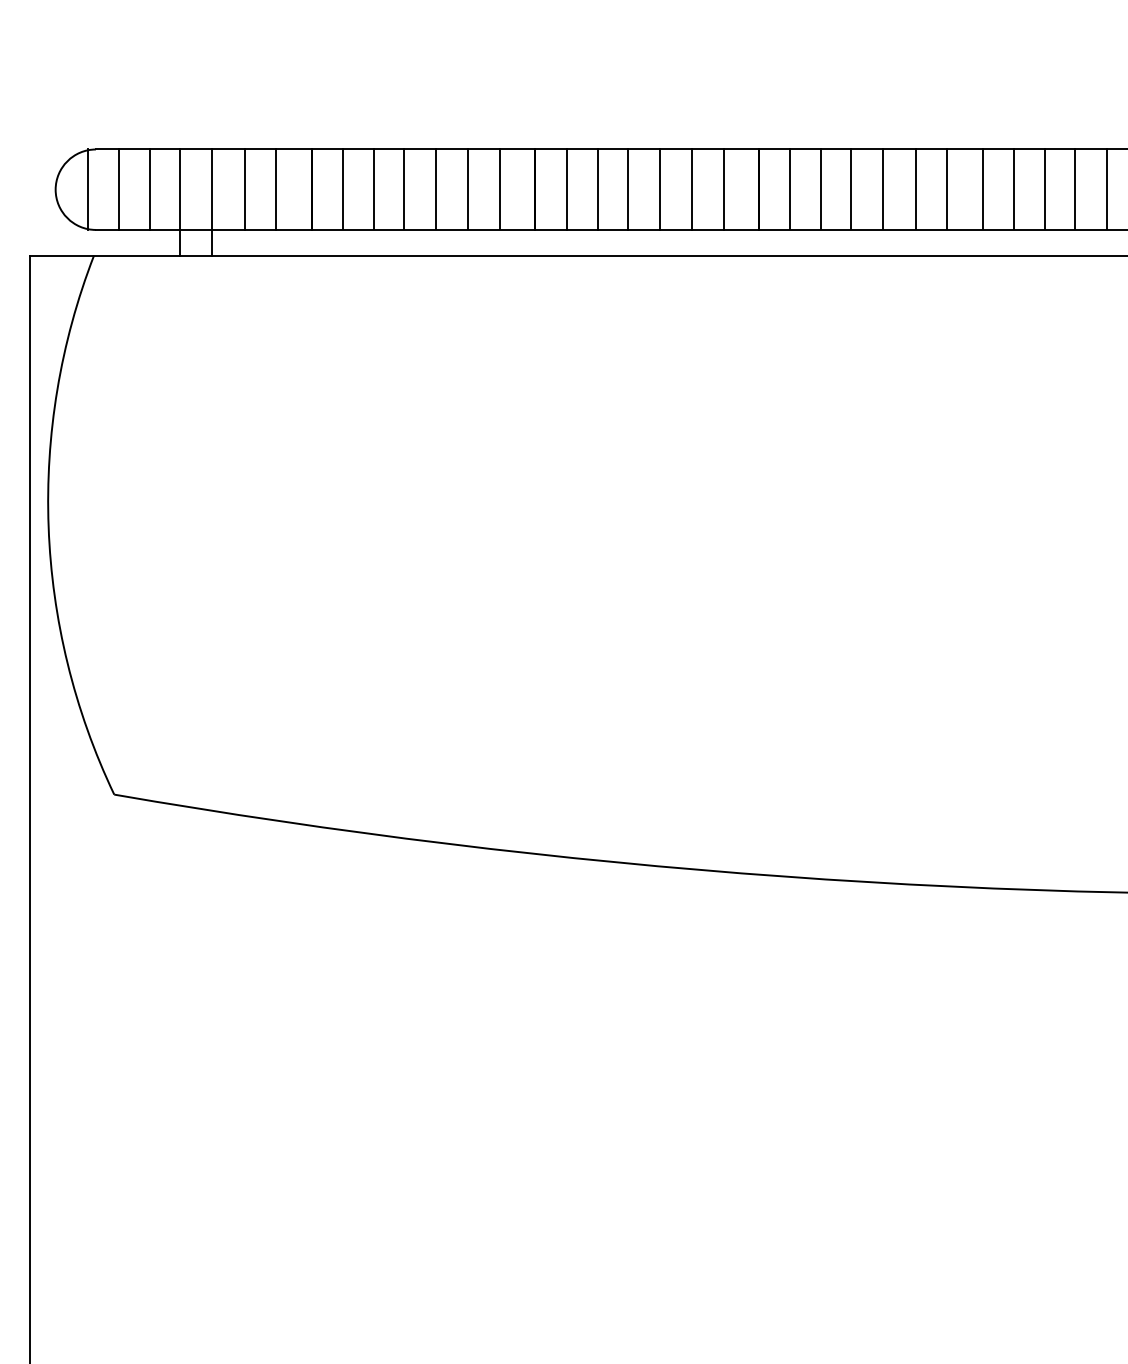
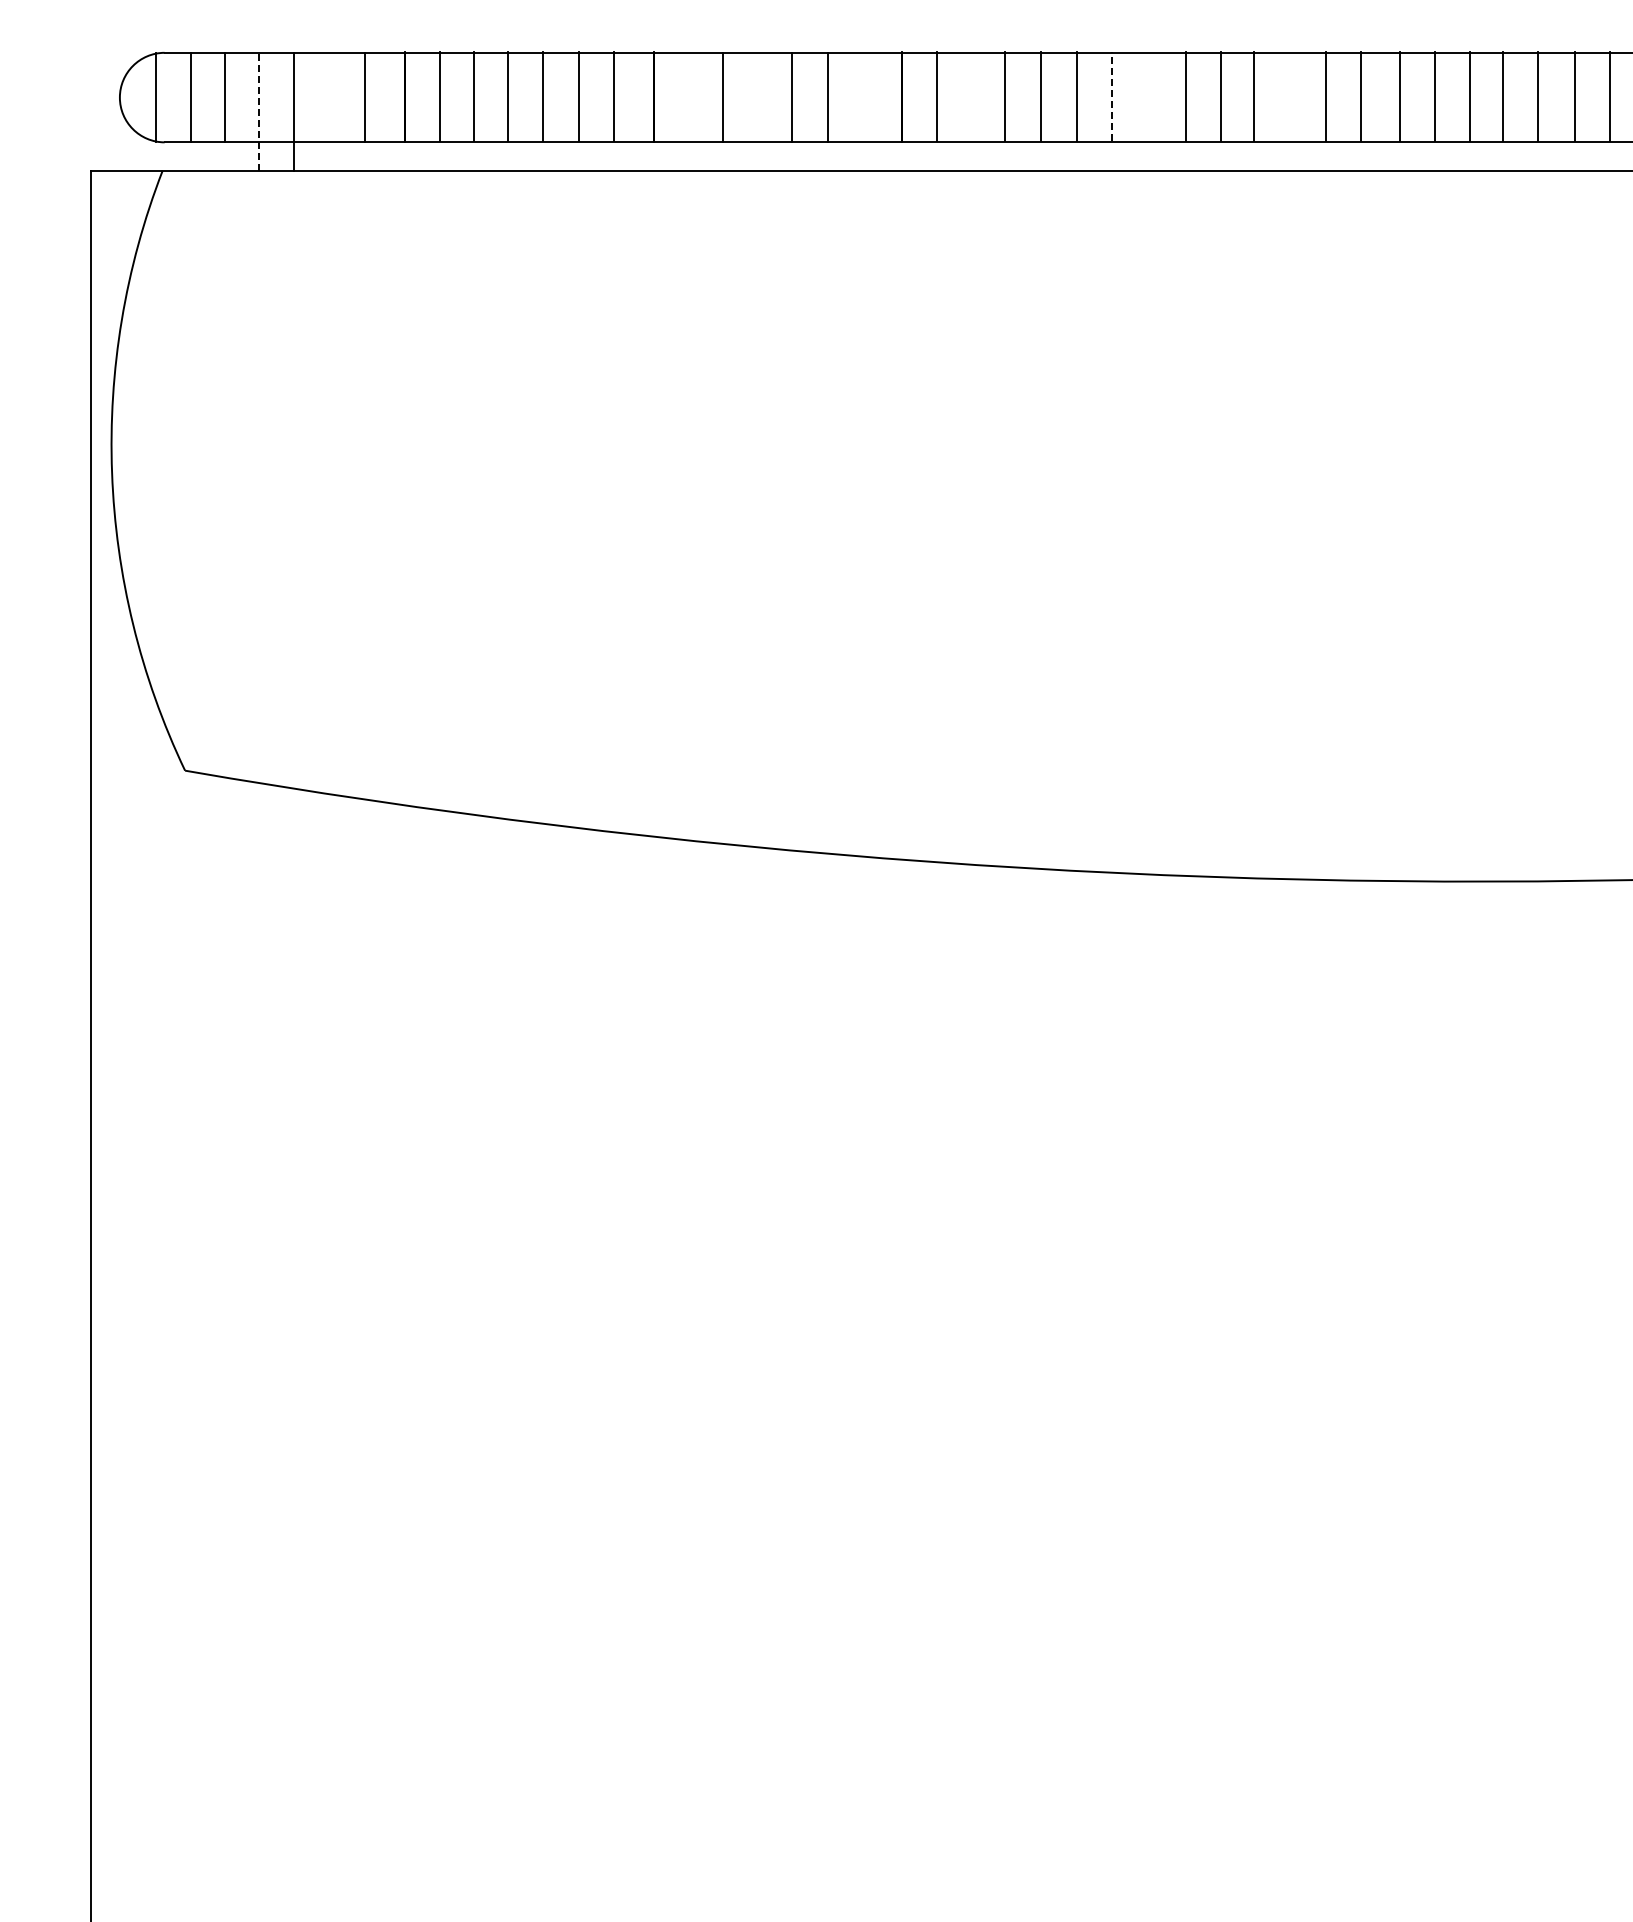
line: (821, 188) -> (971, 96), removed
line: (946, 188) -> (1111, 96), solid -> dashed
line: (982, 188) -> (1151, 96), removed
line: (1106, 188) -> (1289, 96), removed
line: (244, 189) -> (330, 97), removed
line: (566, 189) -> (688, 97), removed
line: (627, 189) -> (756, 97), removed
line: (723, 189) -> (863, 97), removed
line: (180, 202) -> (258, 111), solid -> dashed

